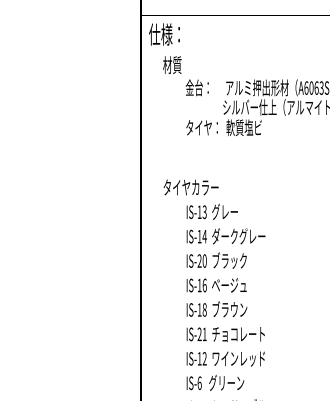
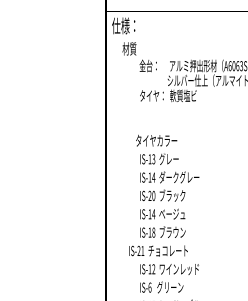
text: (190, 187) -> (156, 140), moved
text: (204, 285) -> (153, 214), IS-16 -> IS-14
text: (225, 333) -> (158, 250), moved

